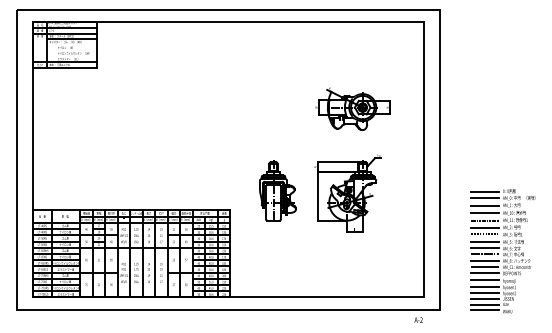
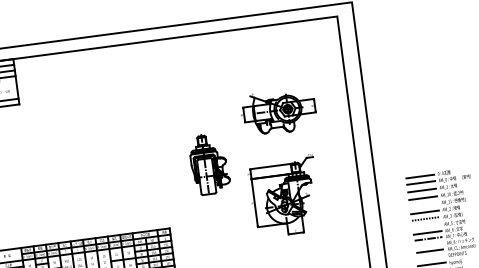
part: (277, 190) -> (209, 163), moved
line: (485, 220) -> (424, 205), removed
line: (485, 241) -> (427, 225), removed
line: (485, 261) -> (429, 245), removed
line: (485, 273) -> (431, 257), removed

